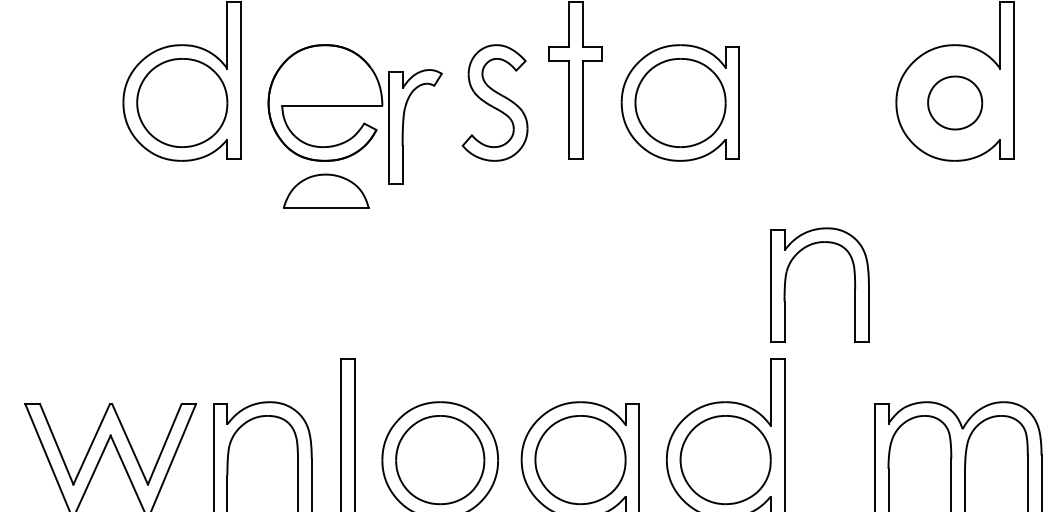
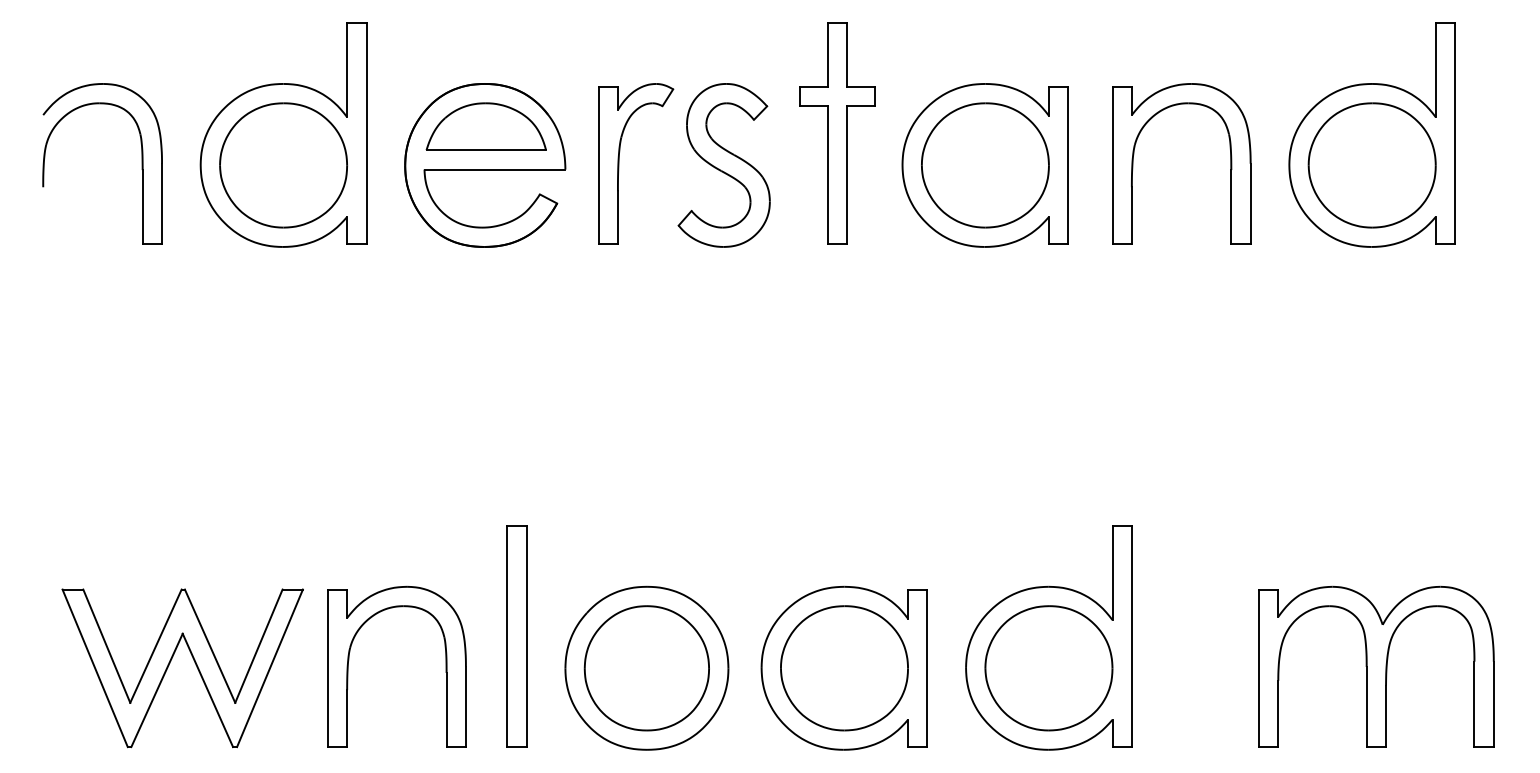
part: (81, 101) -> (141, 163), added
part: (954, 103) -> (1371, 165), size x1.67
part: (403, 126) -> (619, 163), moved
part: (325, 191) -> (485, 126), moved
part: (786, 278) -> (1134, 154), moved

